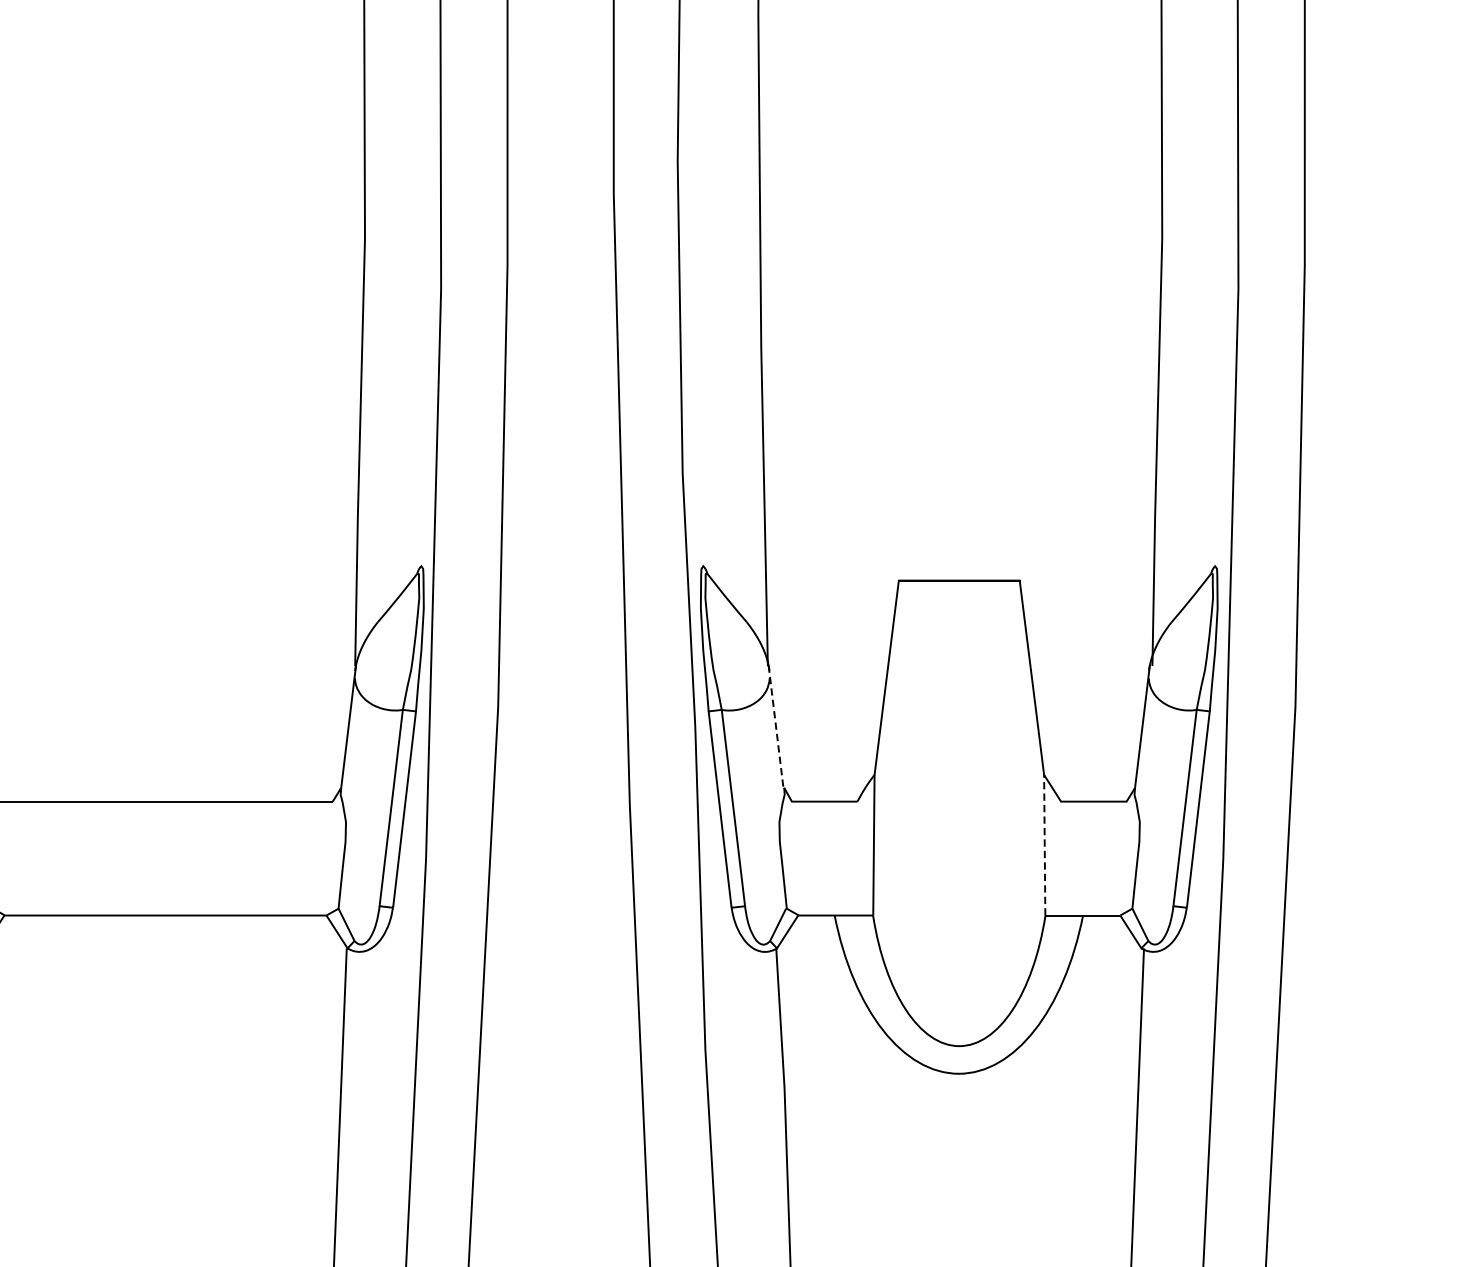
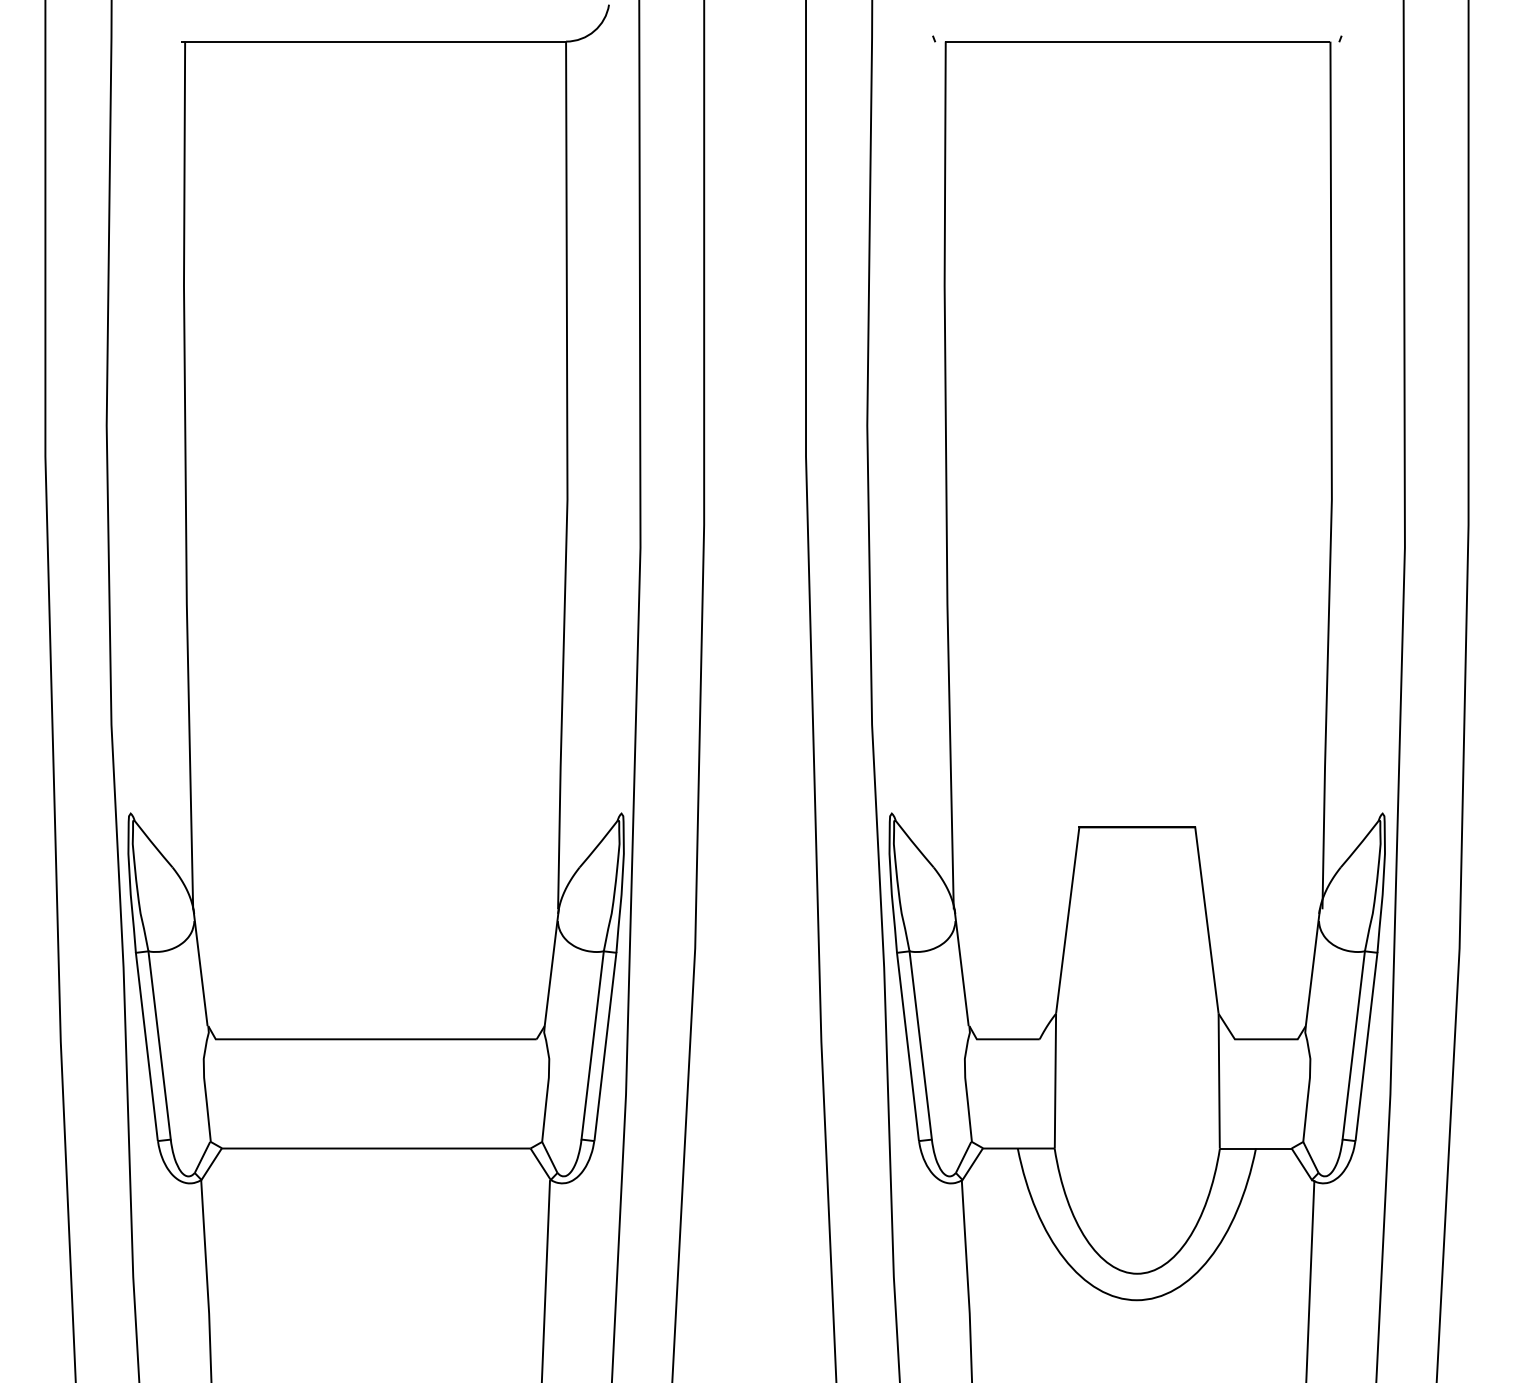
line: (775, 726) -> (961, 967), dashed -> solid
line: (1045, 844) -> (1219, 1080), dashed -> solid

